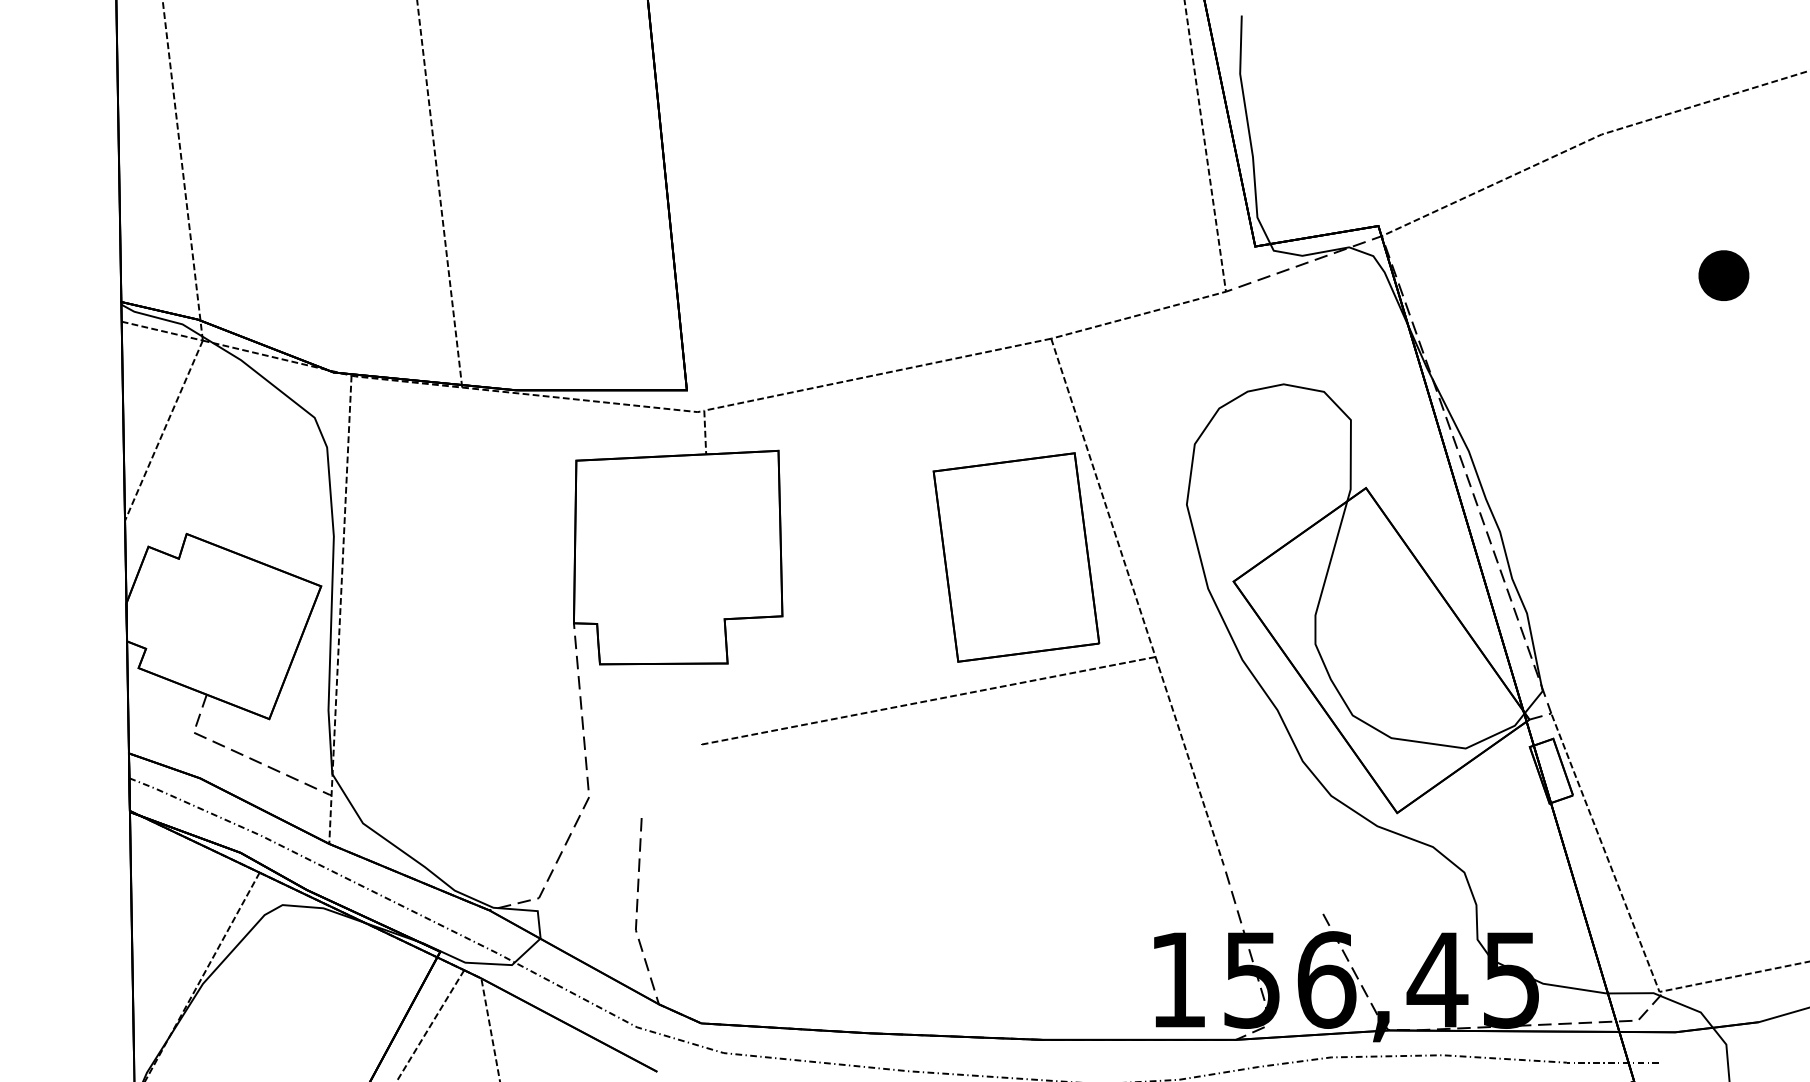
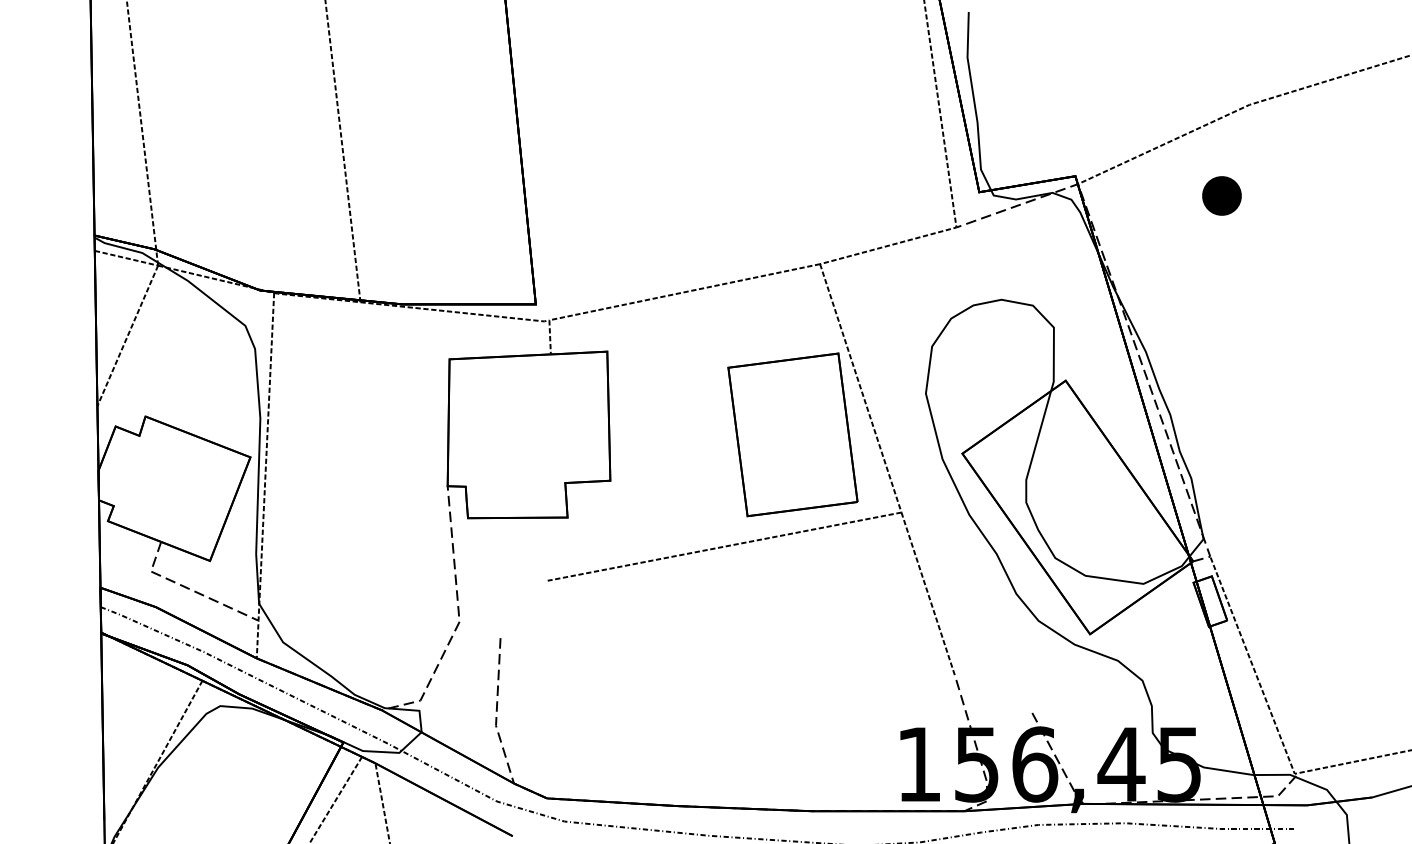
part: (1723, 275) -> (1221, 195), moved

